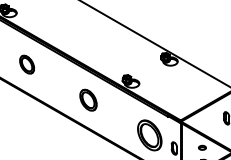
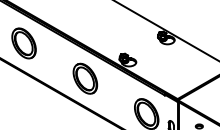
part: (26, 64) -> (23, 43), size x1.67
part: (88, 100) -> (85, 79), size x1.43

